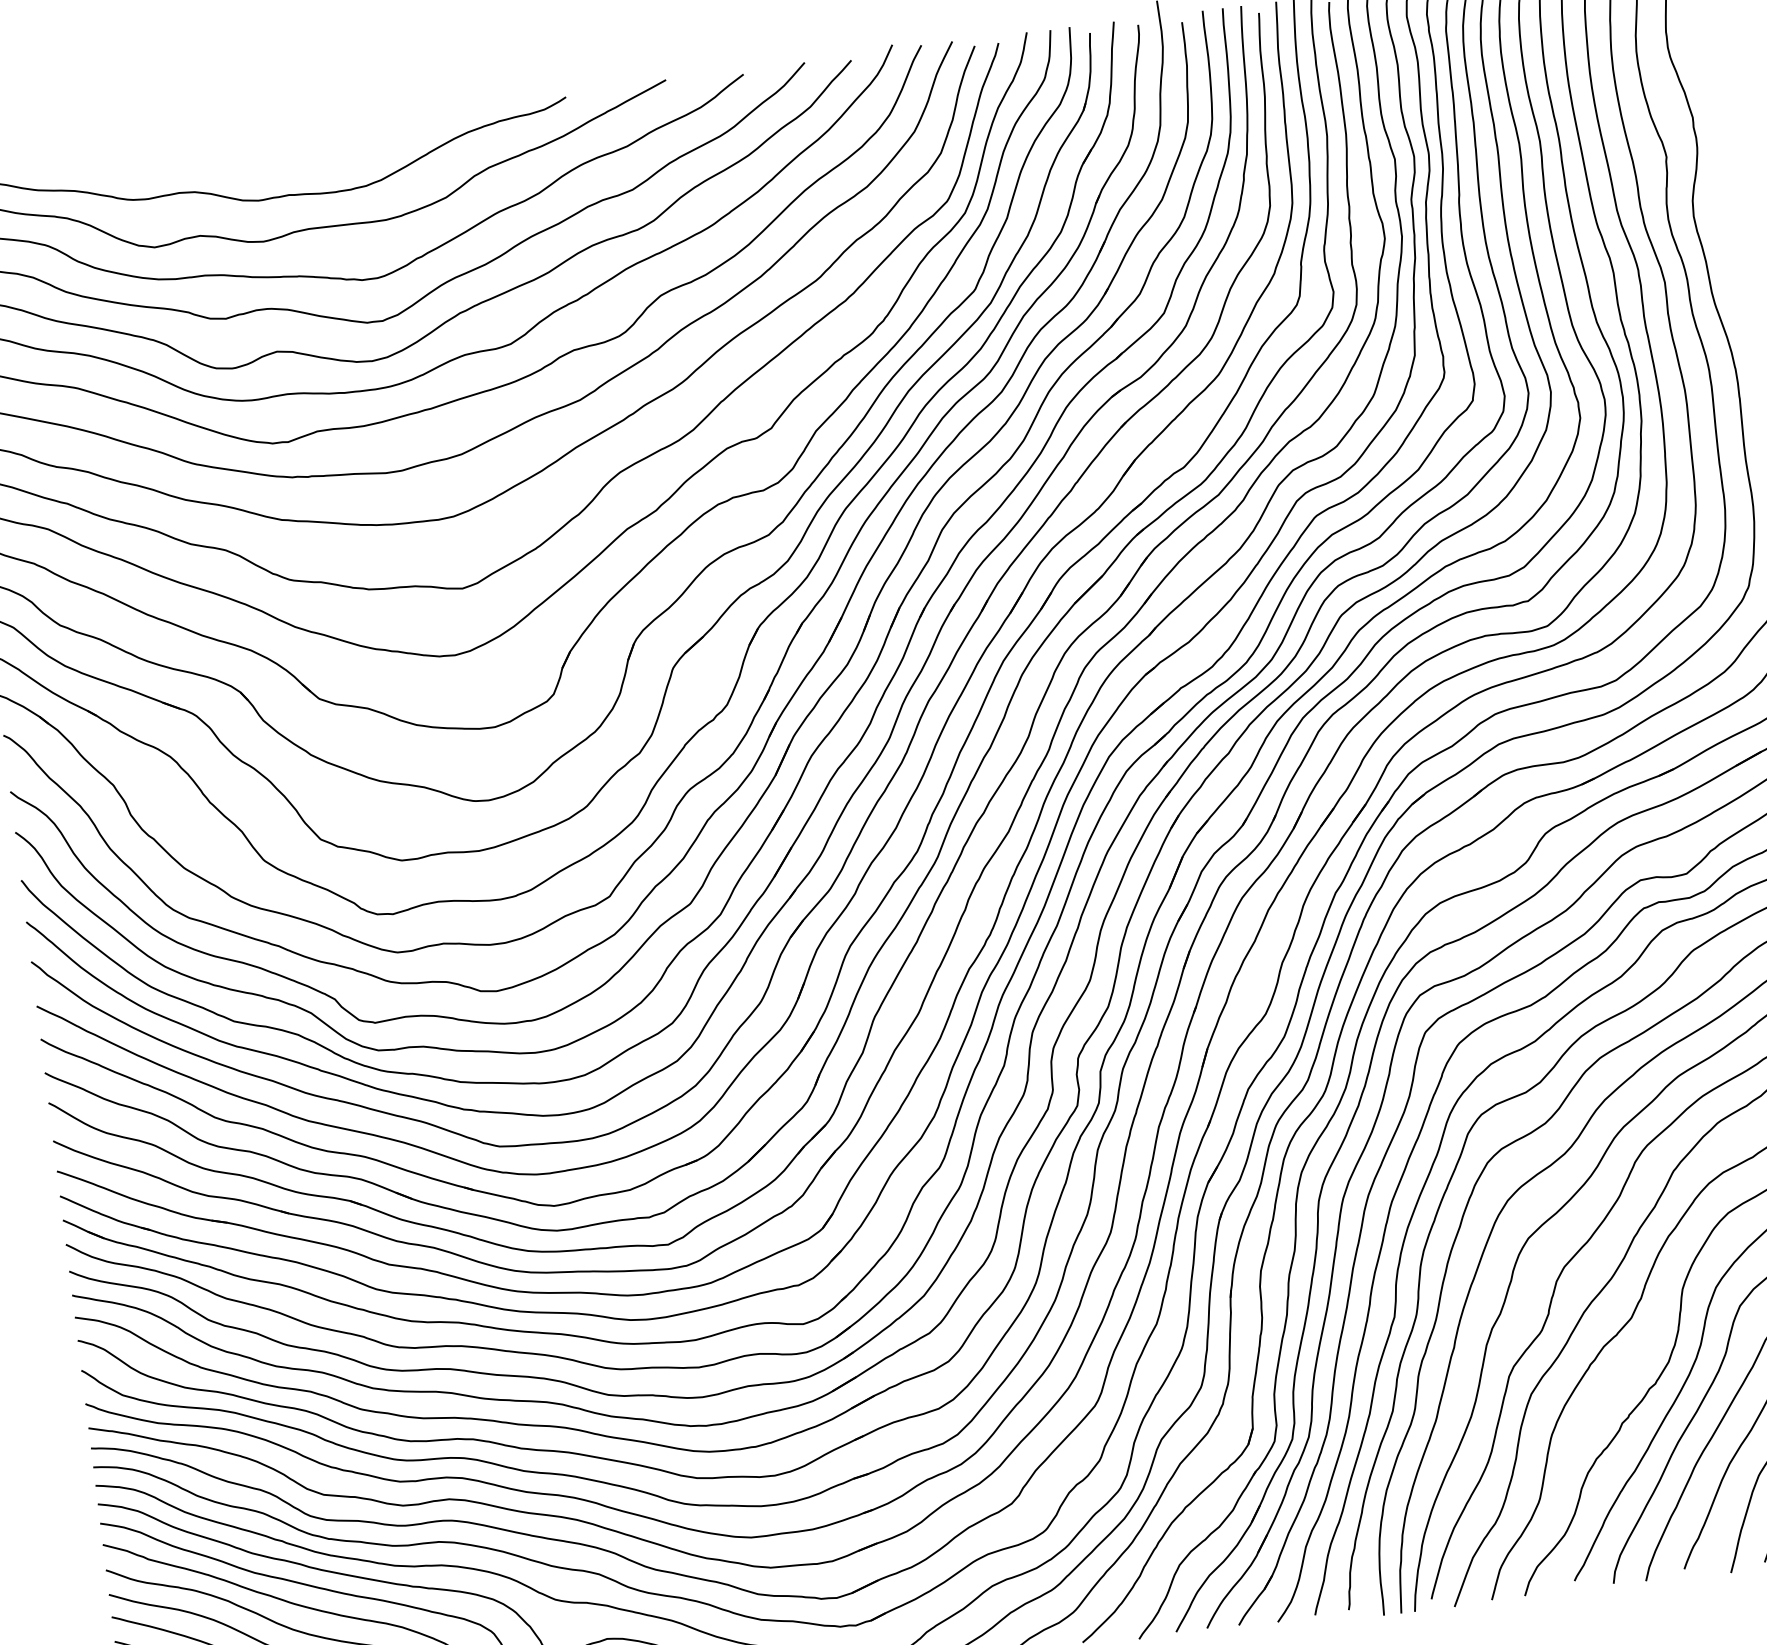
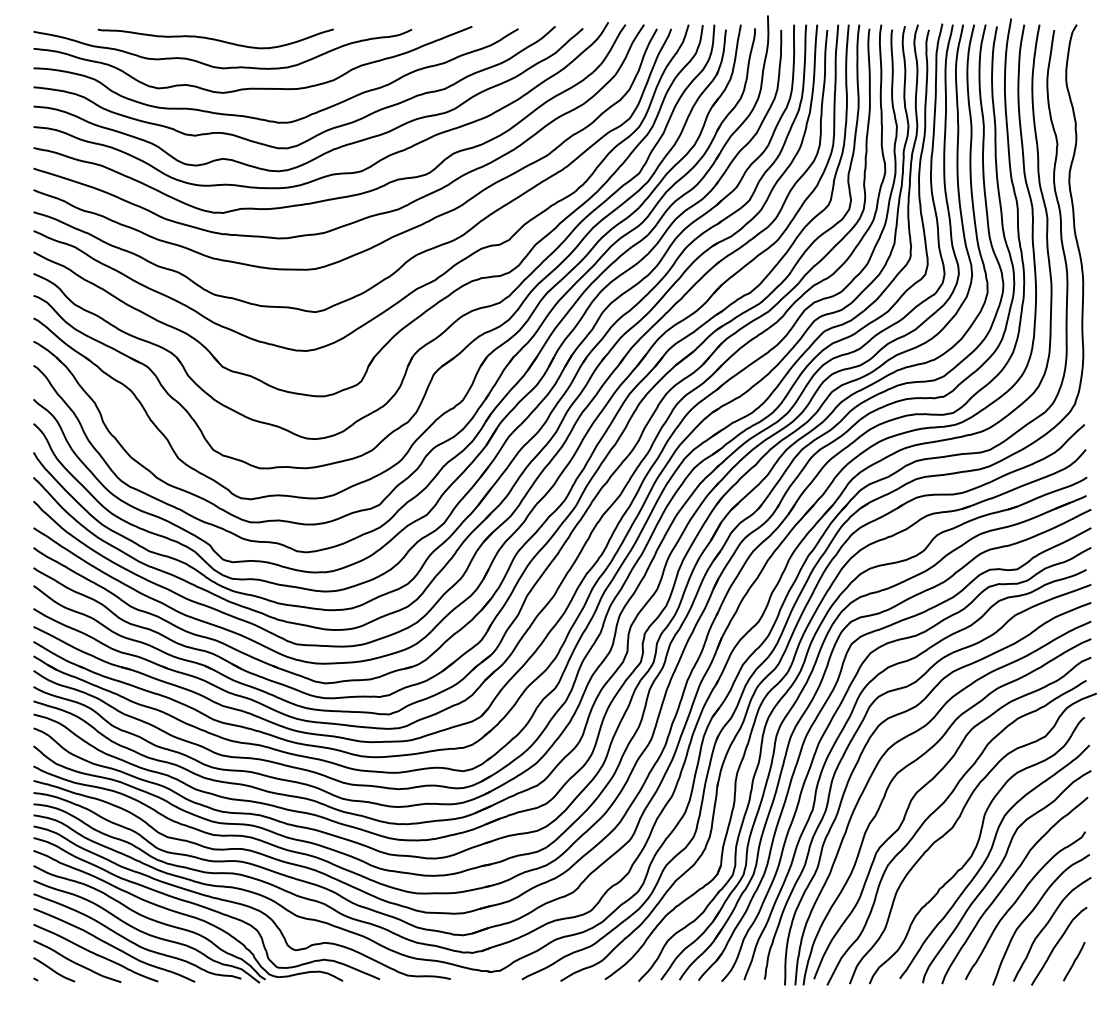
curve: (239, 152) -> (215, 38), added

